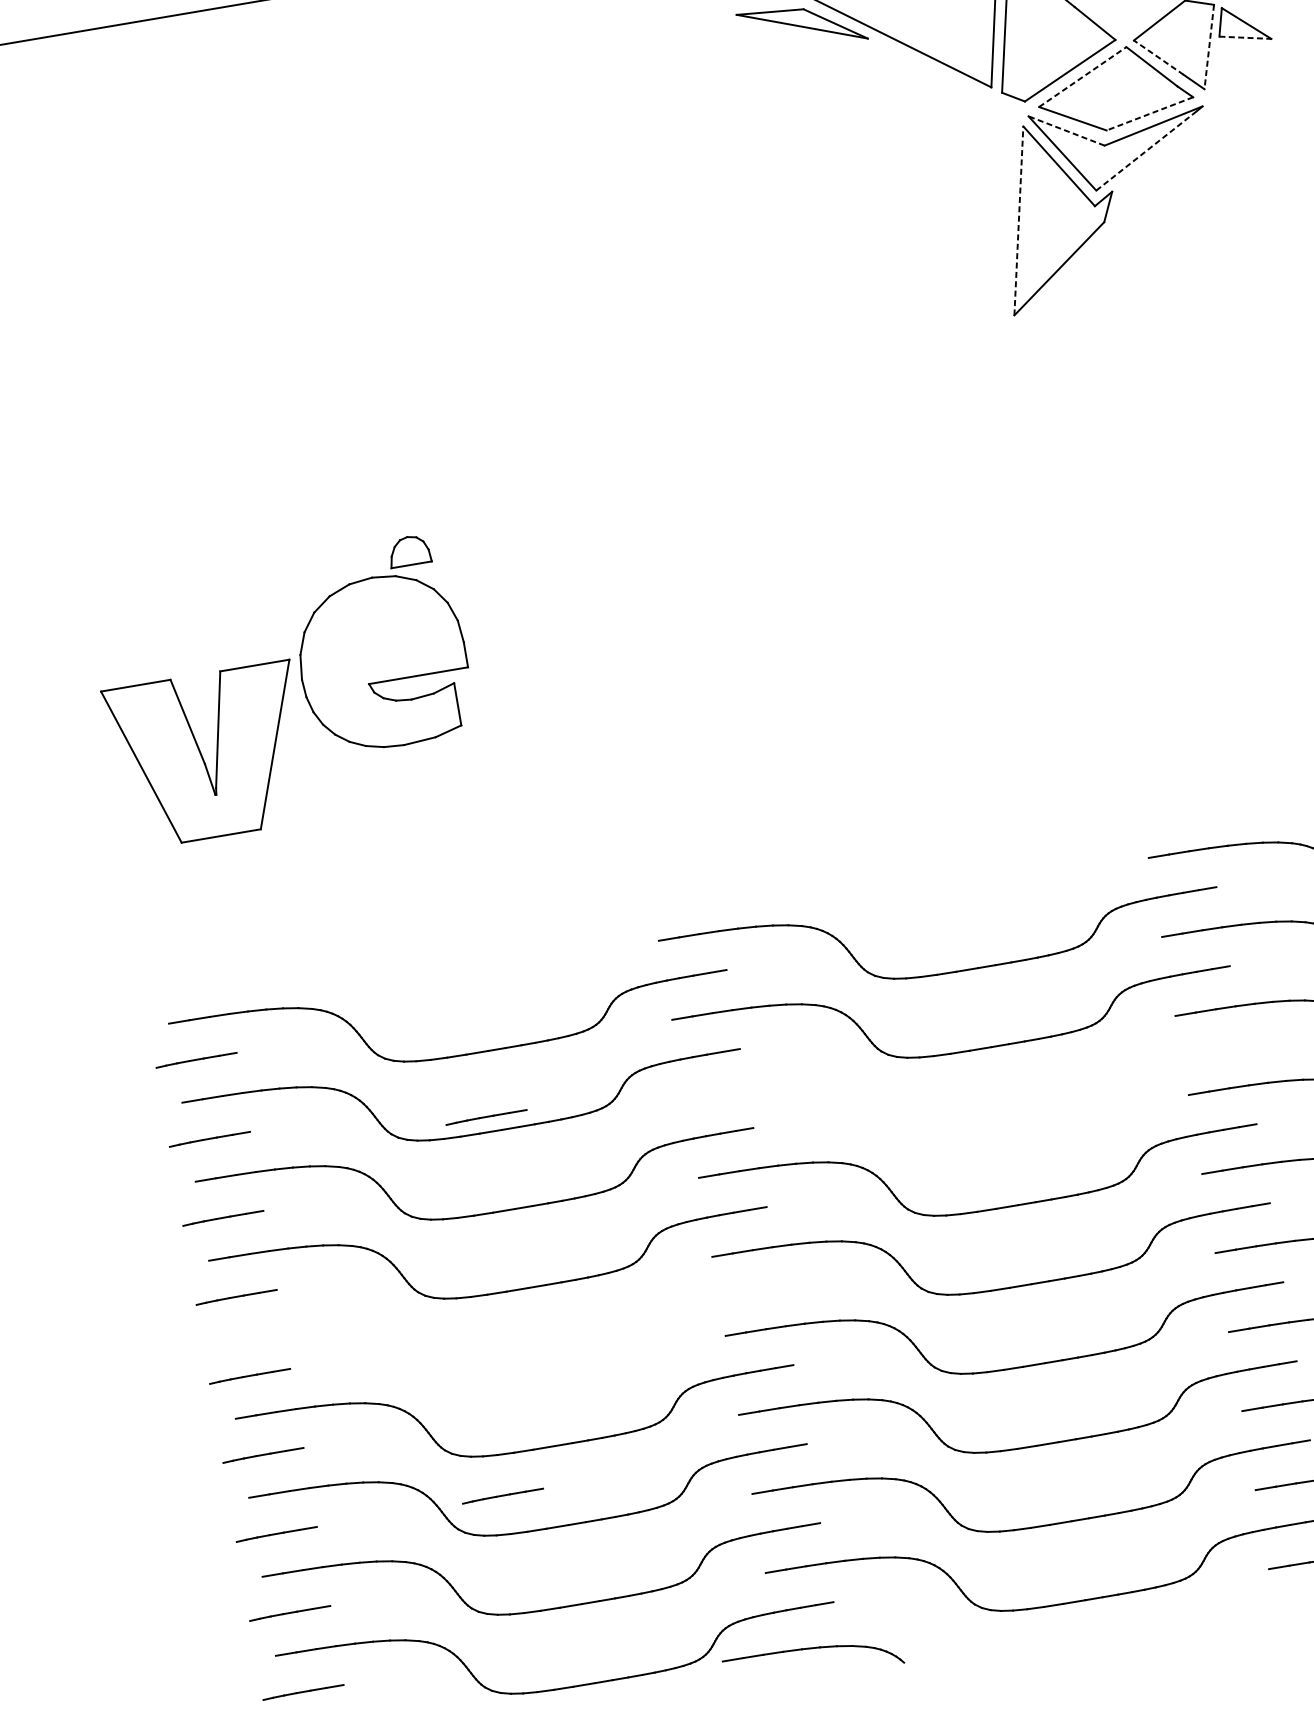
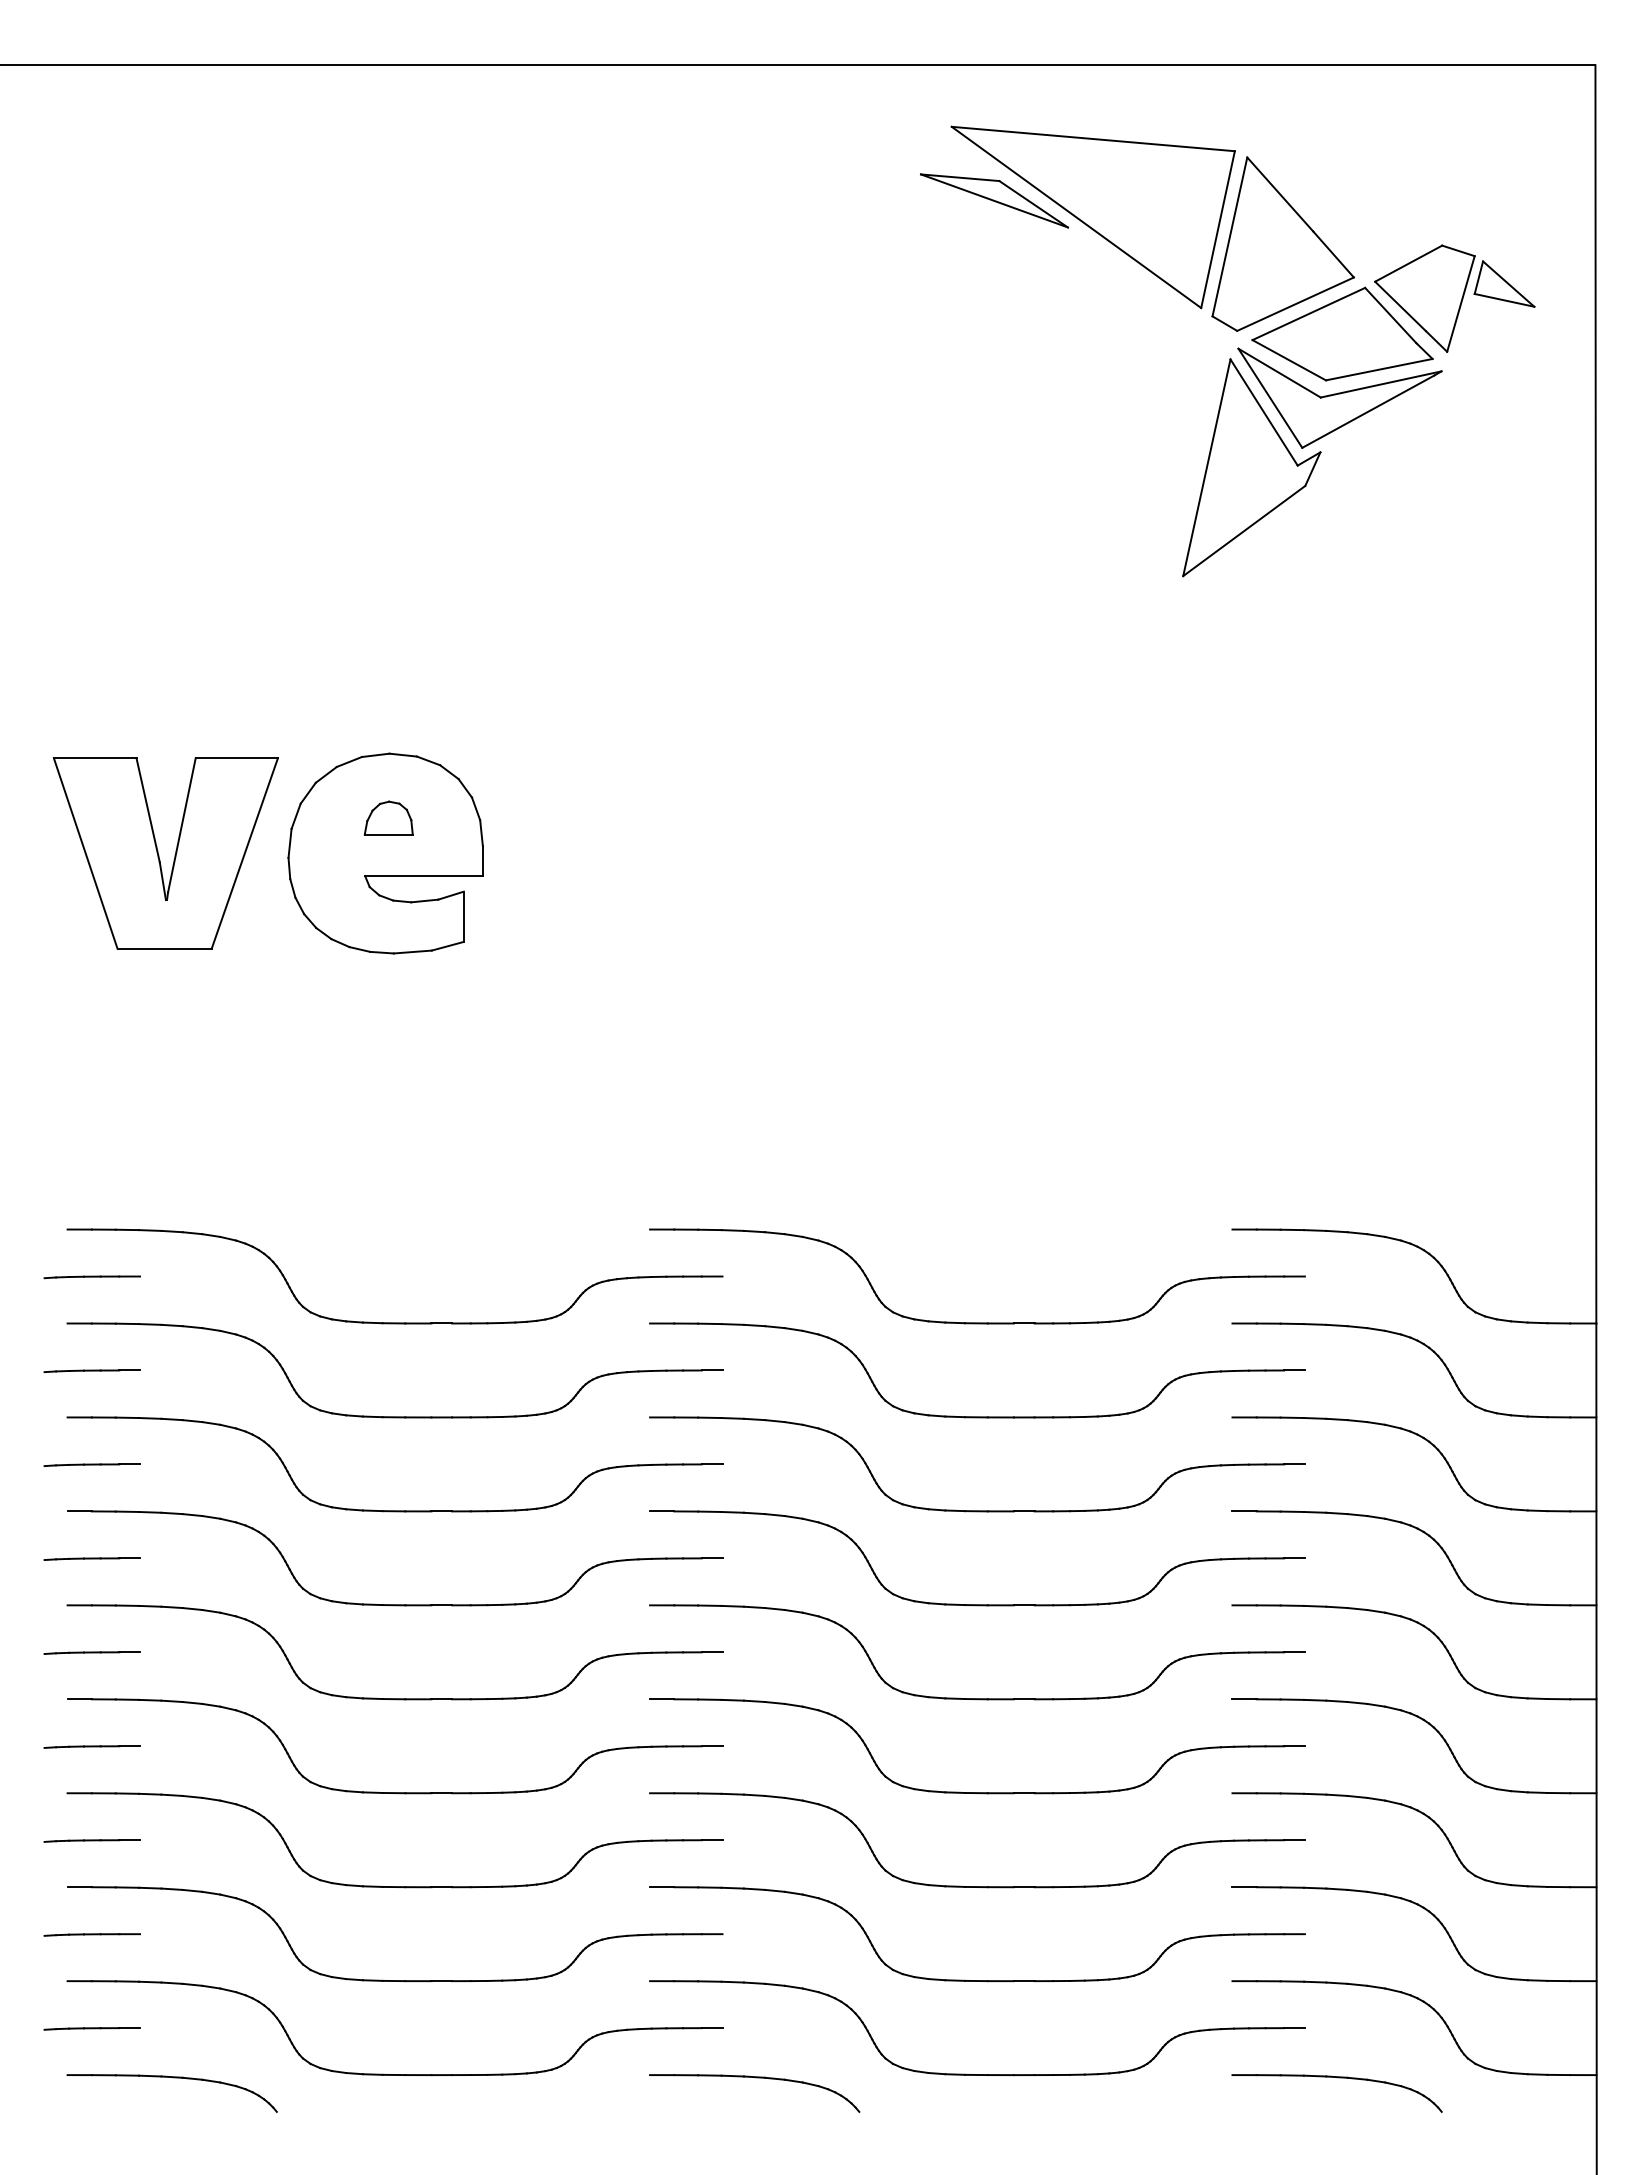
line: (1245, 37) -> (1504, 300), dashed -> solid
line: (1208, 46) -> (1460, 303), dashed -> solid
line: (1158, 57) -> (1400, 306), dashed -> solid
line: (1083, 76) -> (1309, 313), dashed -> solid
line: (1149, 113) -> (1378, 369), dashed -> solid
line: (1066, 131) -> (1279, 373), dashed -> solid
line: (1146, 150) -> (1368, 411), dashed -> solid
line: (1018, 220) -> (1206, 467), dashed -> solid
part: (409, 550) -> (388, 817), moved
part: (203, 758) -> (159, 855), moved
line: (485, 1117) -> (415, 1399), removed
part: (974, 1130) -> (977, 1510), added
part: (510, 1371) -> (394, 1698), added
line: (502, 1495) -> (360, 1840), removed
part: (812, 1649) -> (755, 2078), moved

